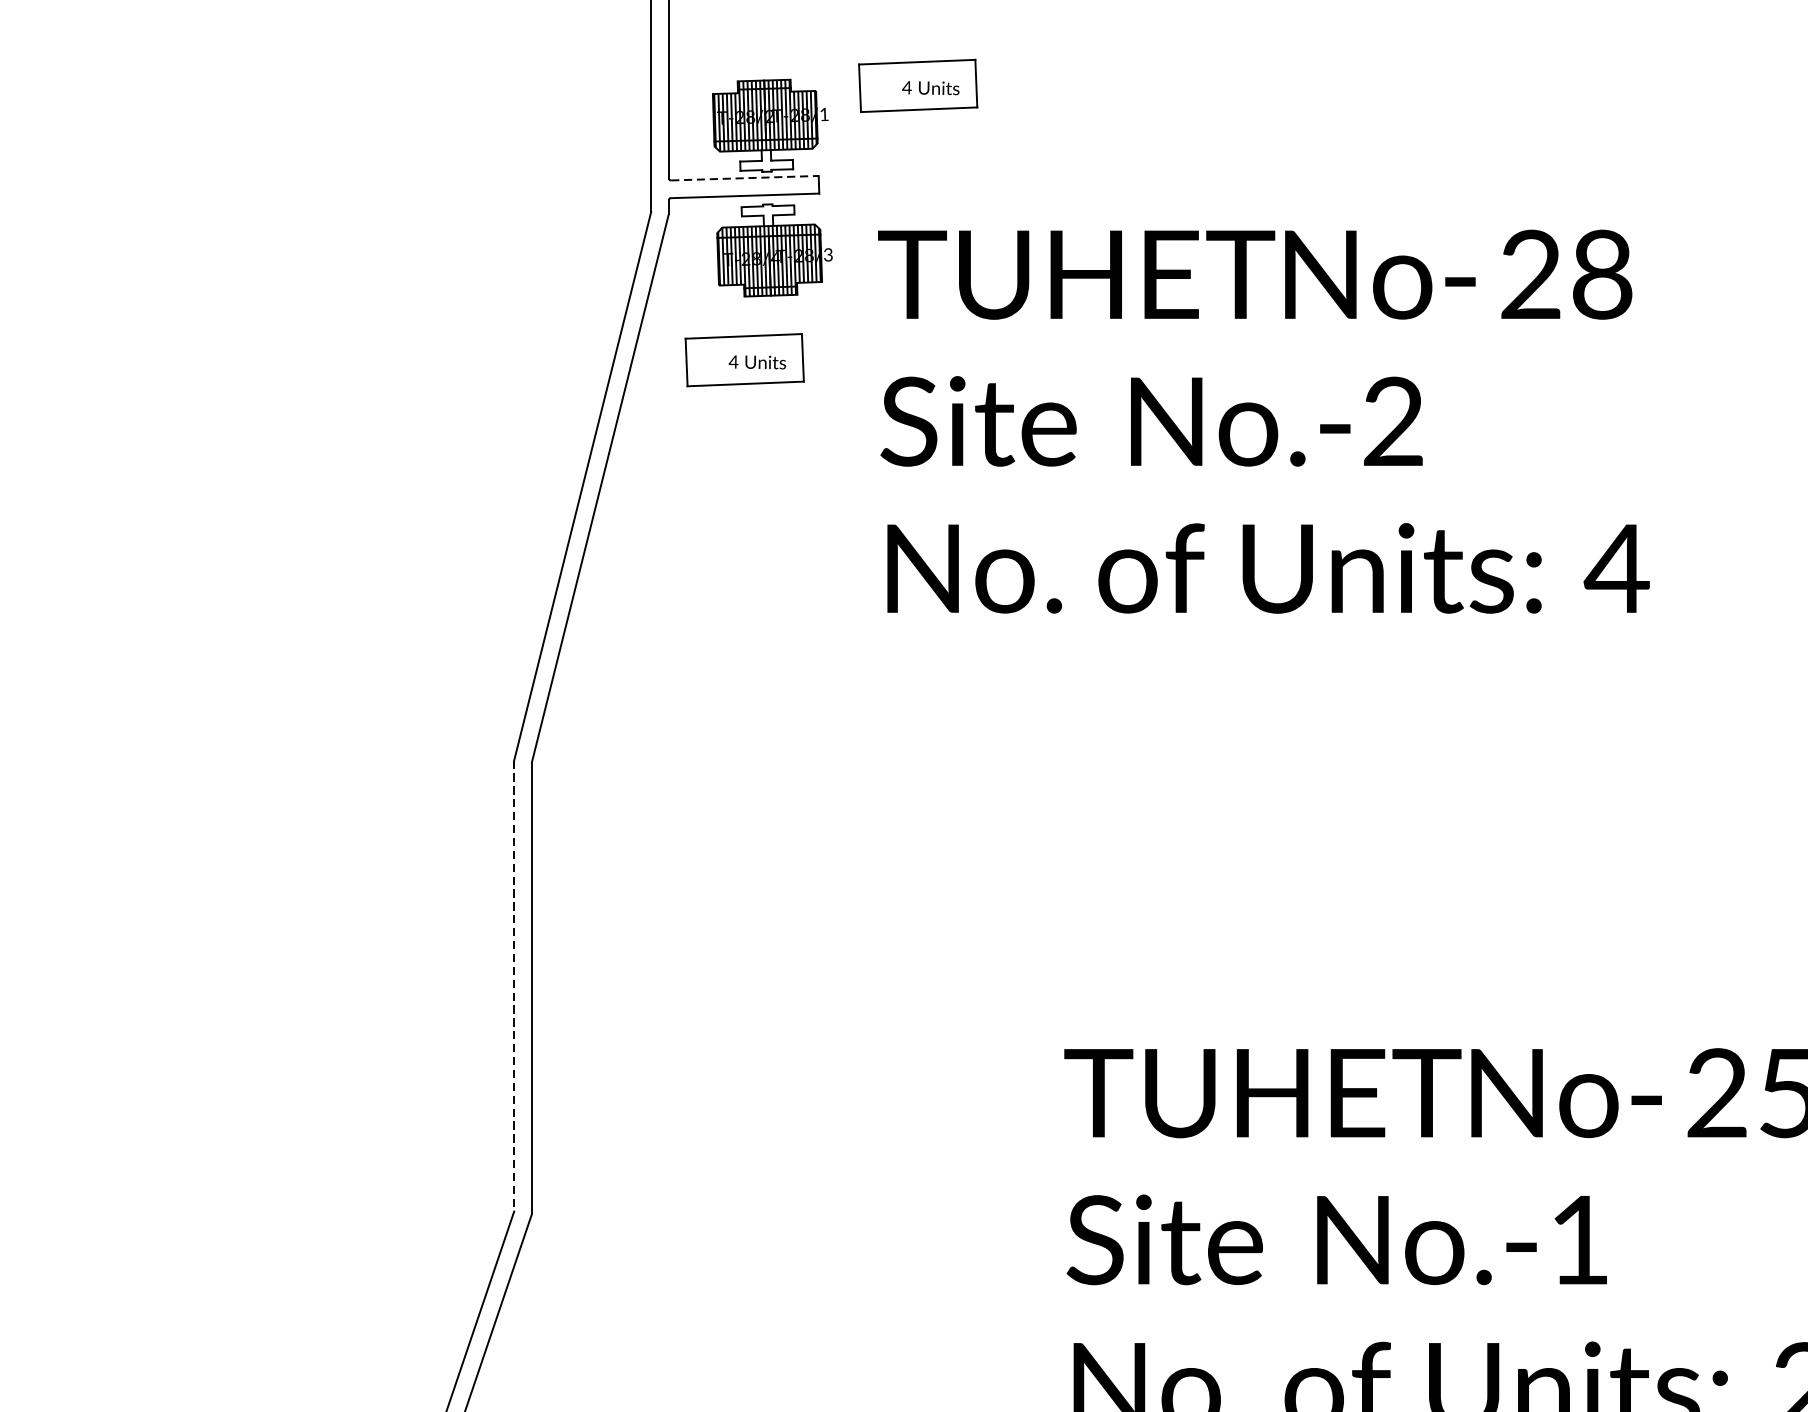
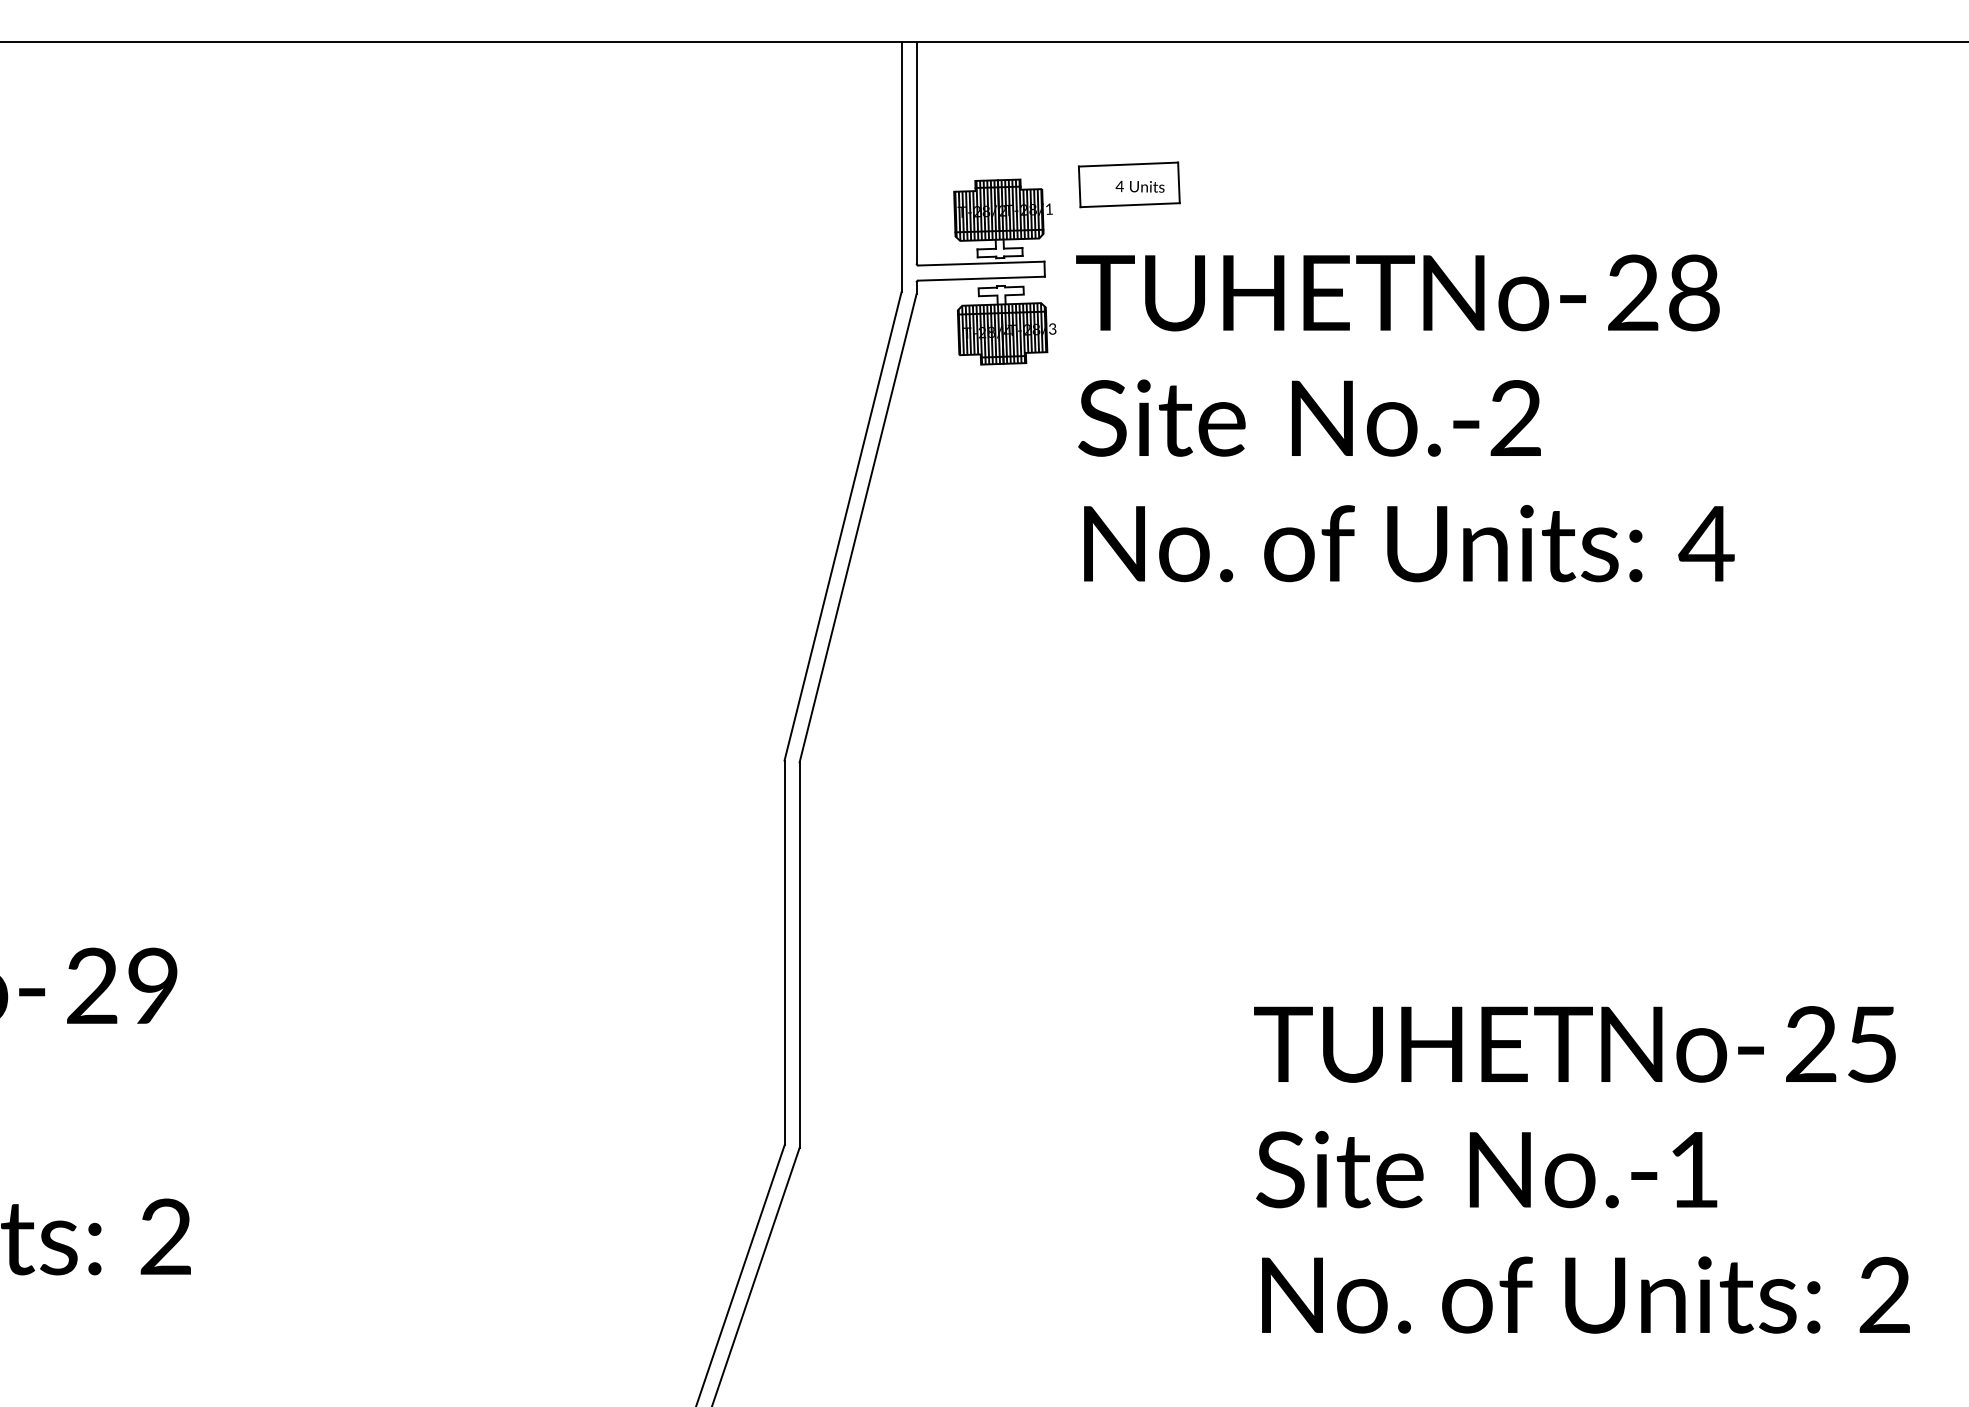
line: (744, 178) -> (981, 263), dashed -> solid
part: (743, 359) -> (980, 418), removed
text: (1264, 421) -> (1405, 418), moved
line: (514, 986) -> (784, 953), dashed -> solid

